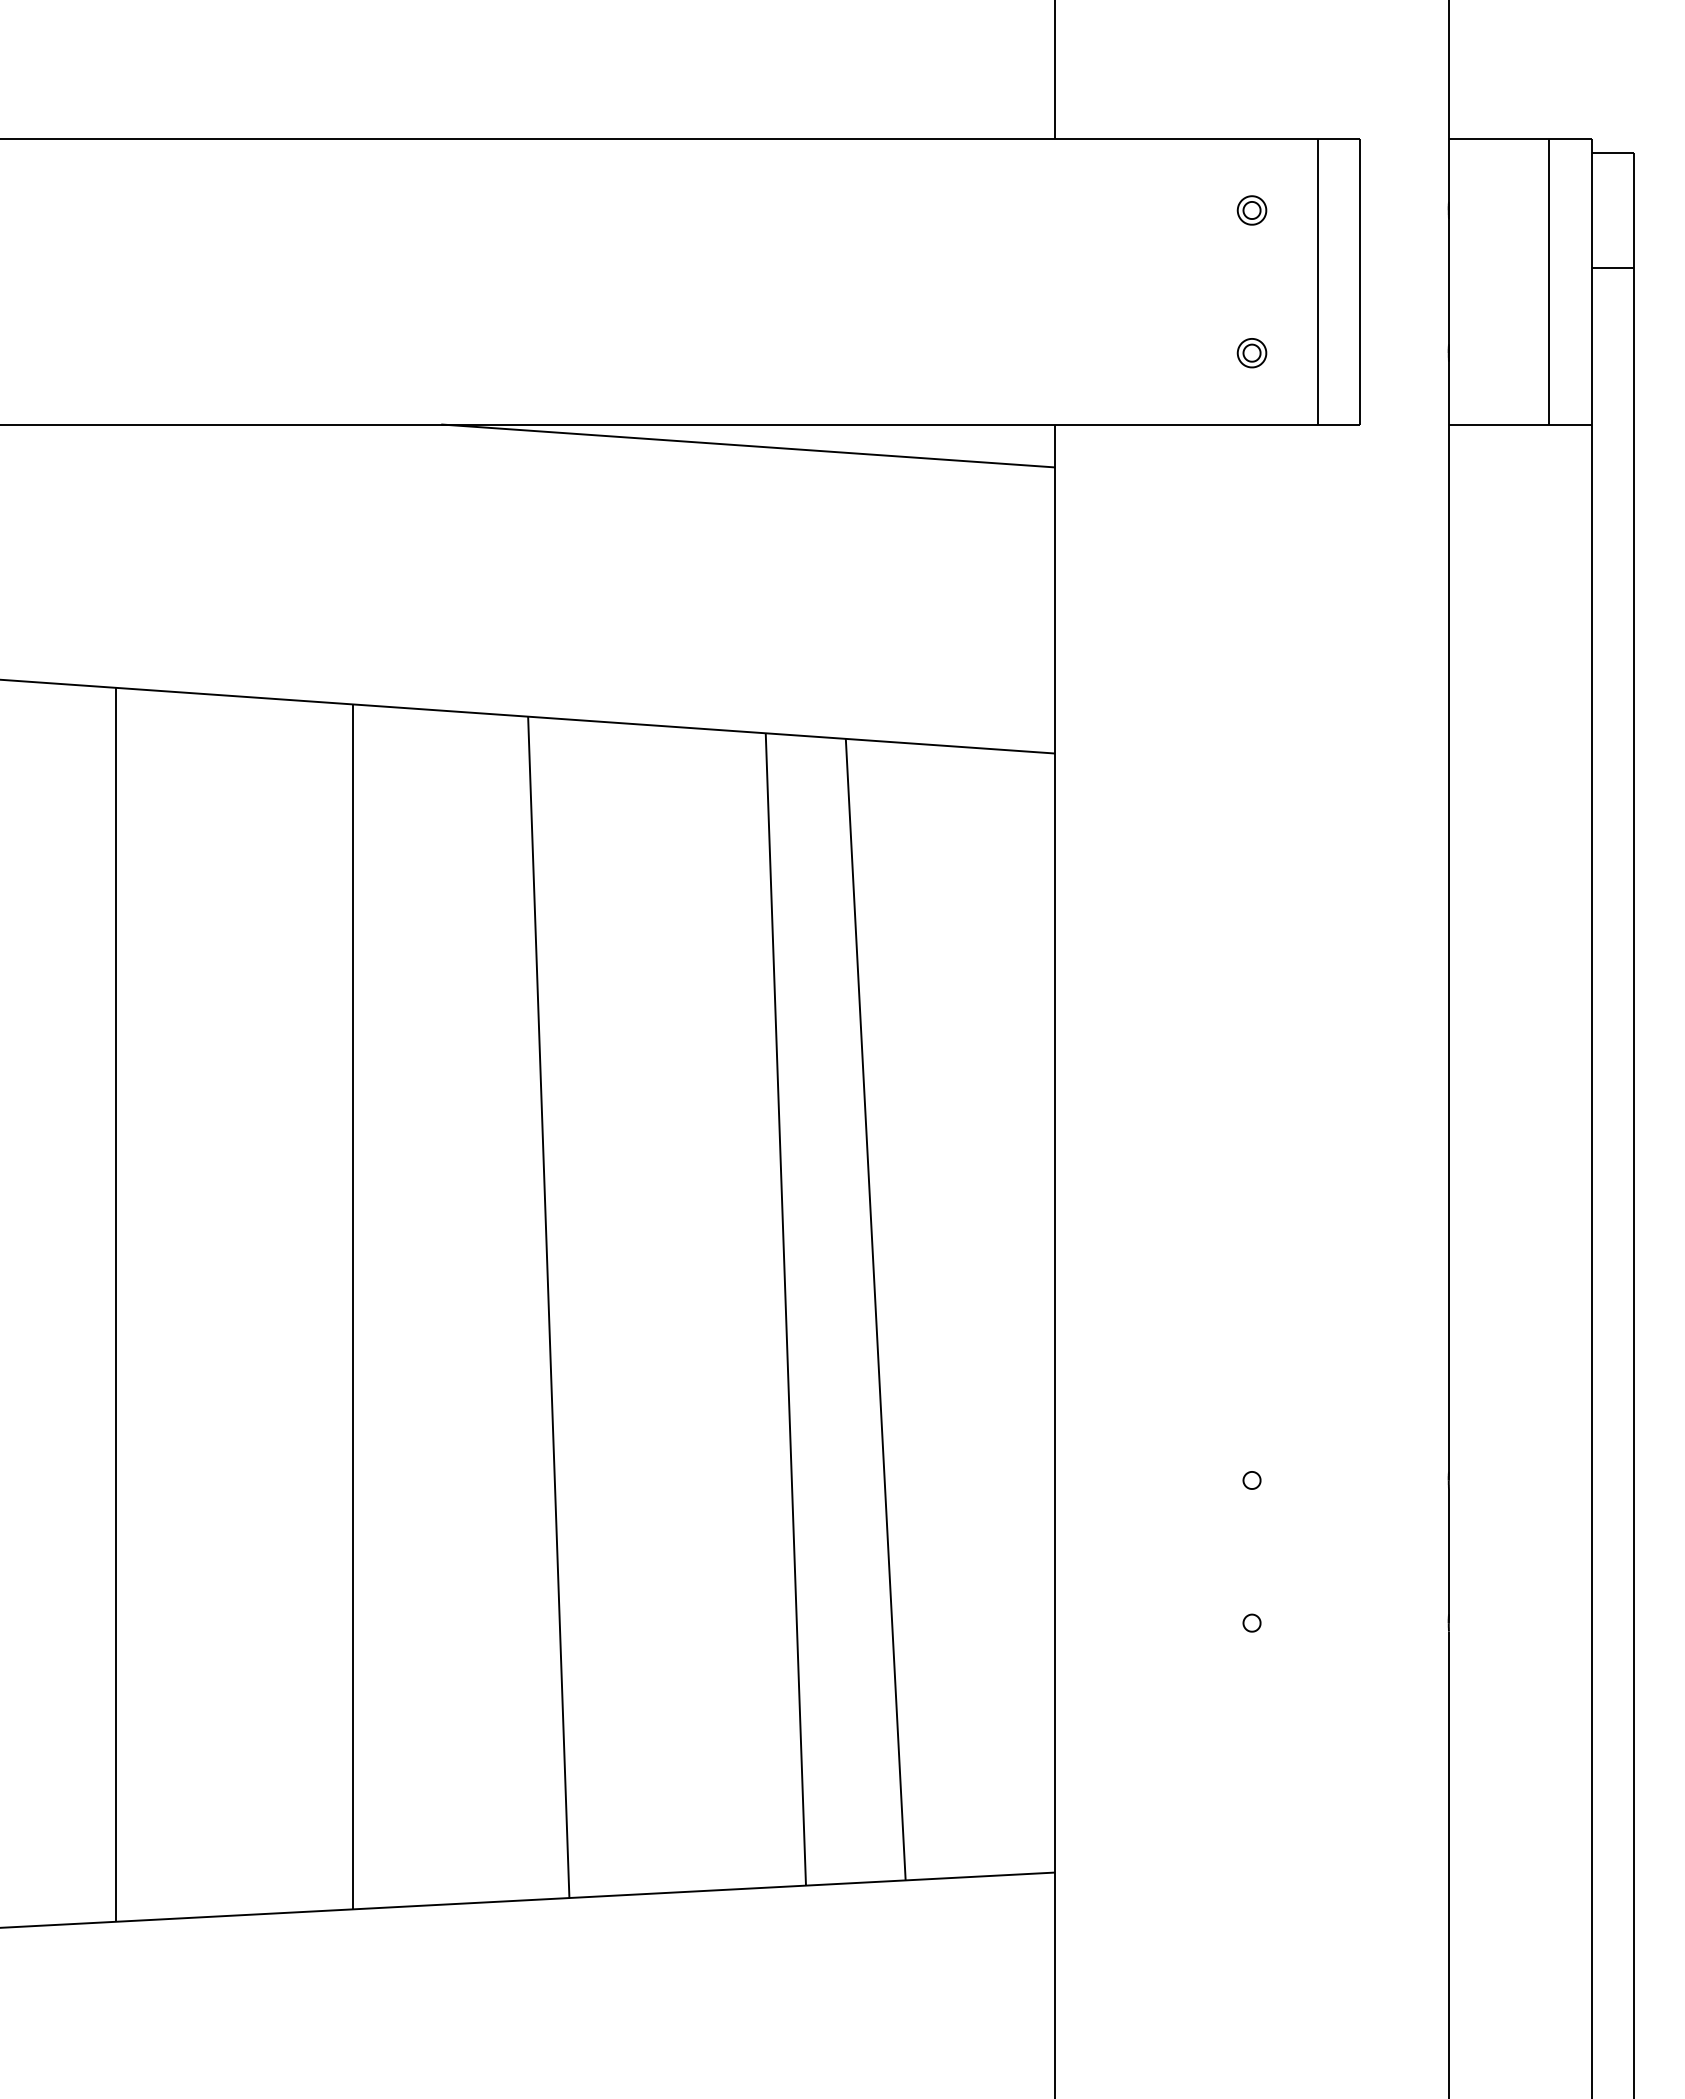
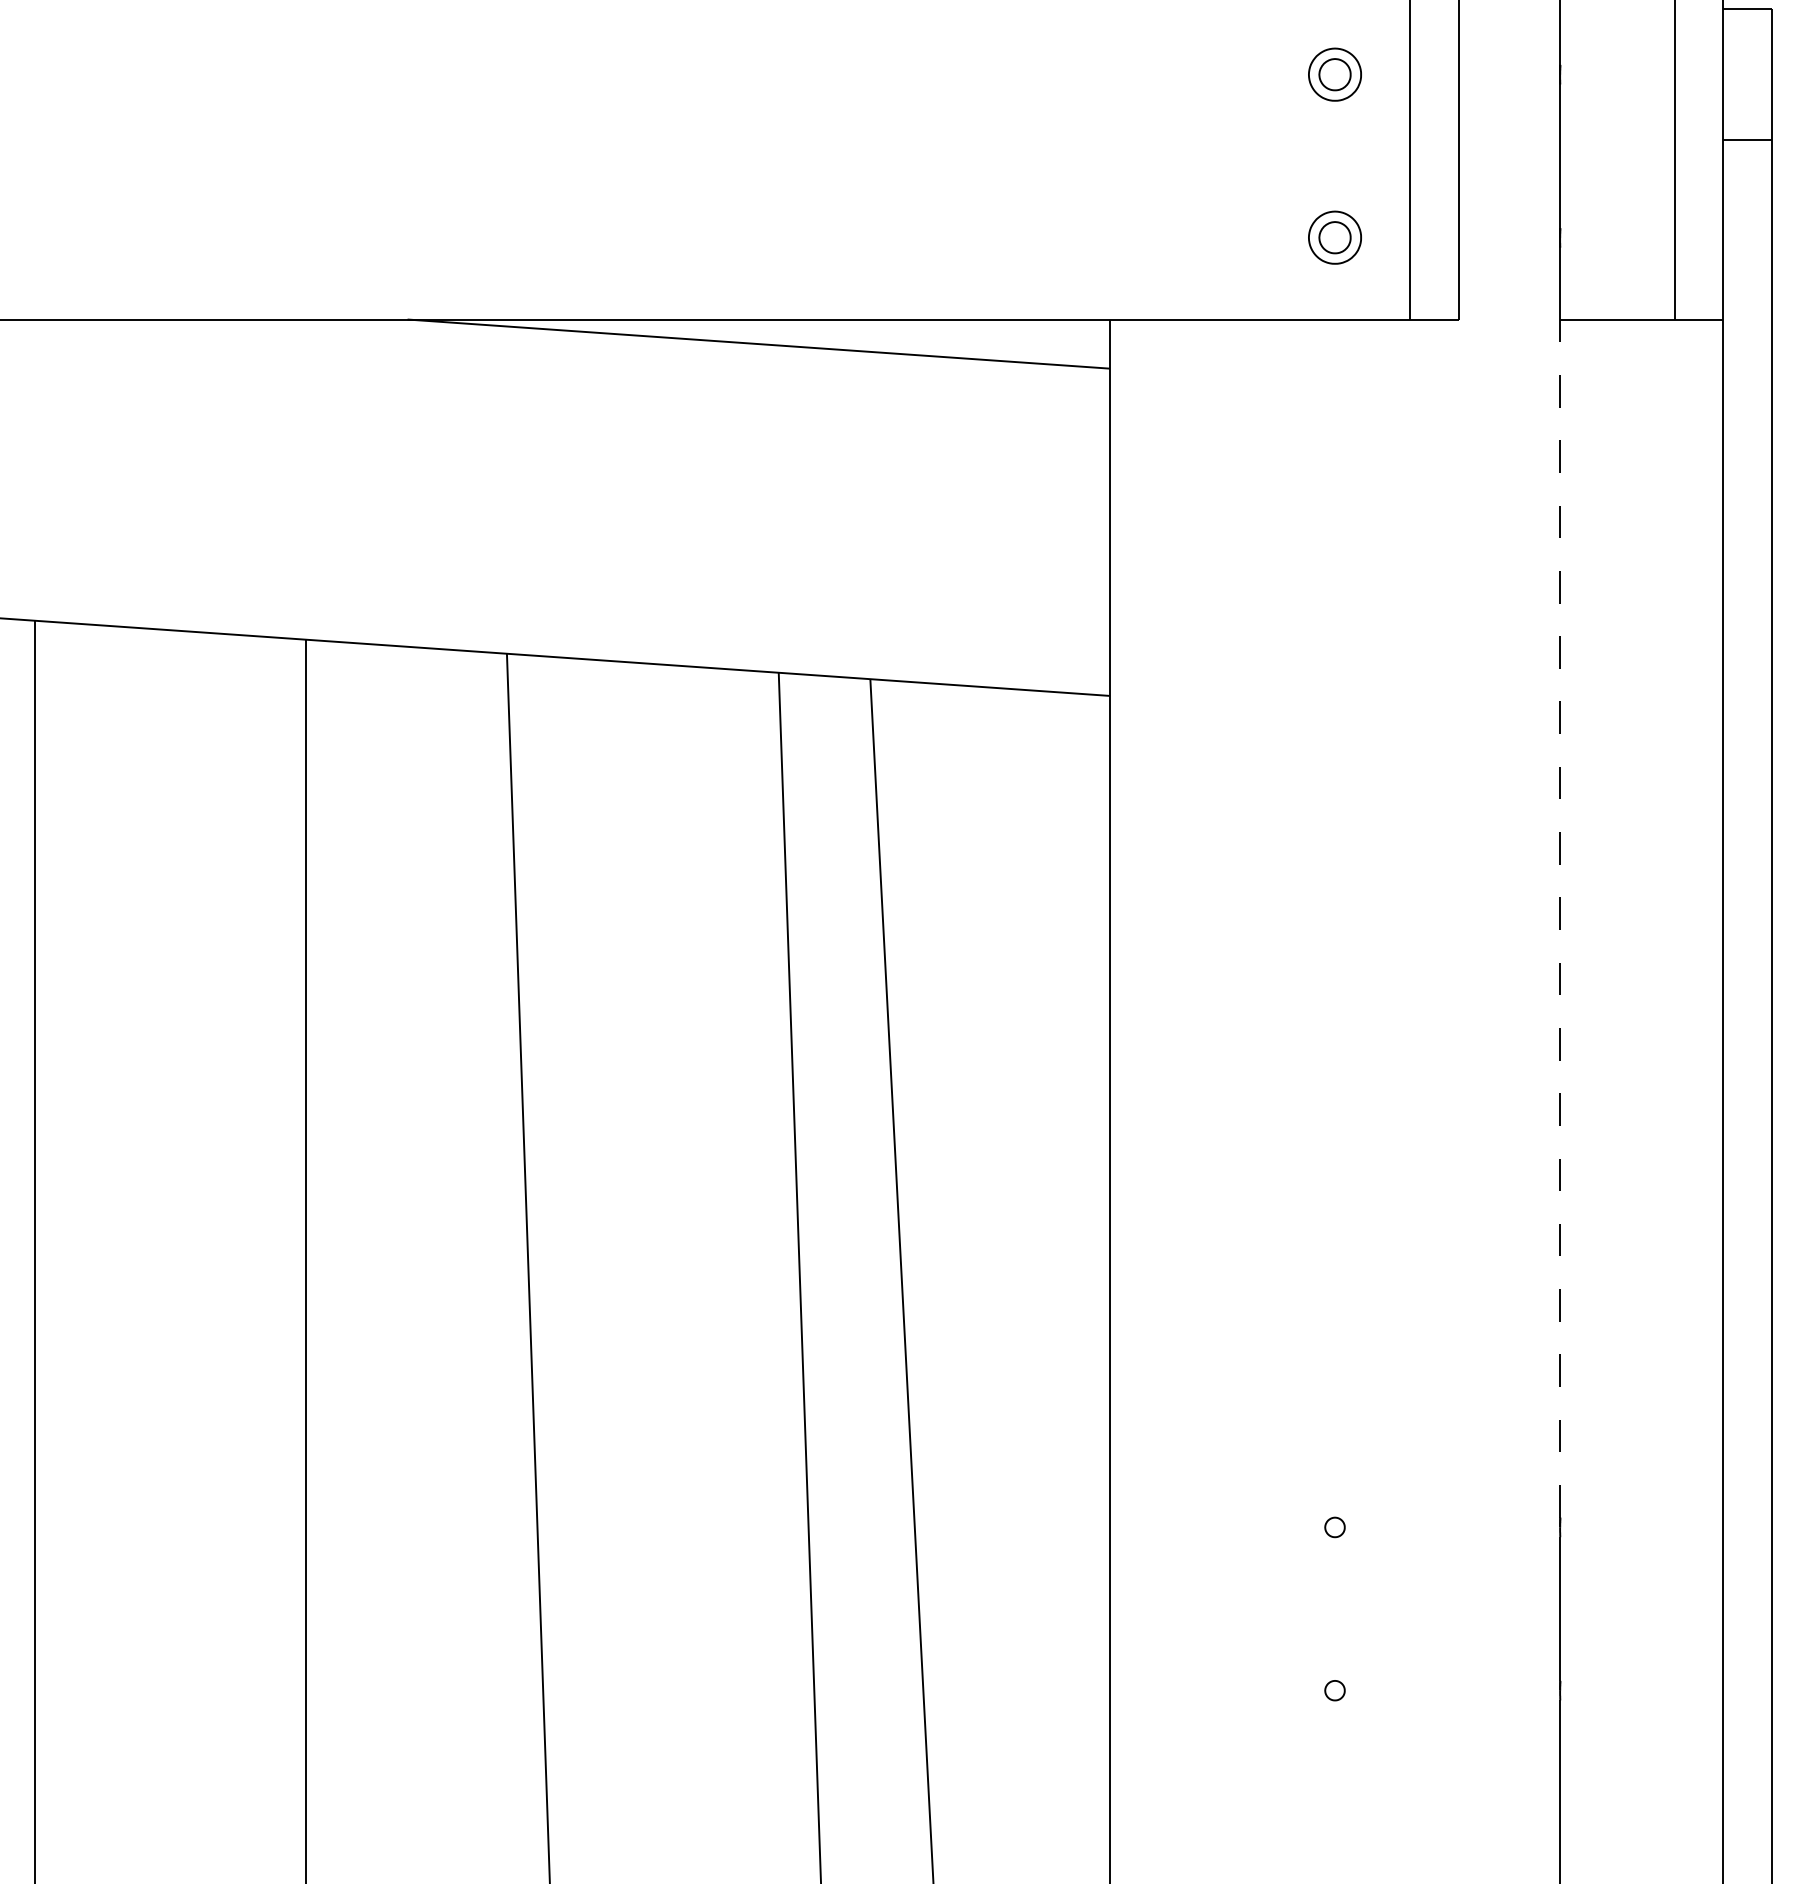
part: (1251, 210) -> (1334, 74), size x1.6
part: (1251, 353) -> (1334, 238), size x1.6
line: (1448, 948) -> (1559, 918), solid -> dashed

